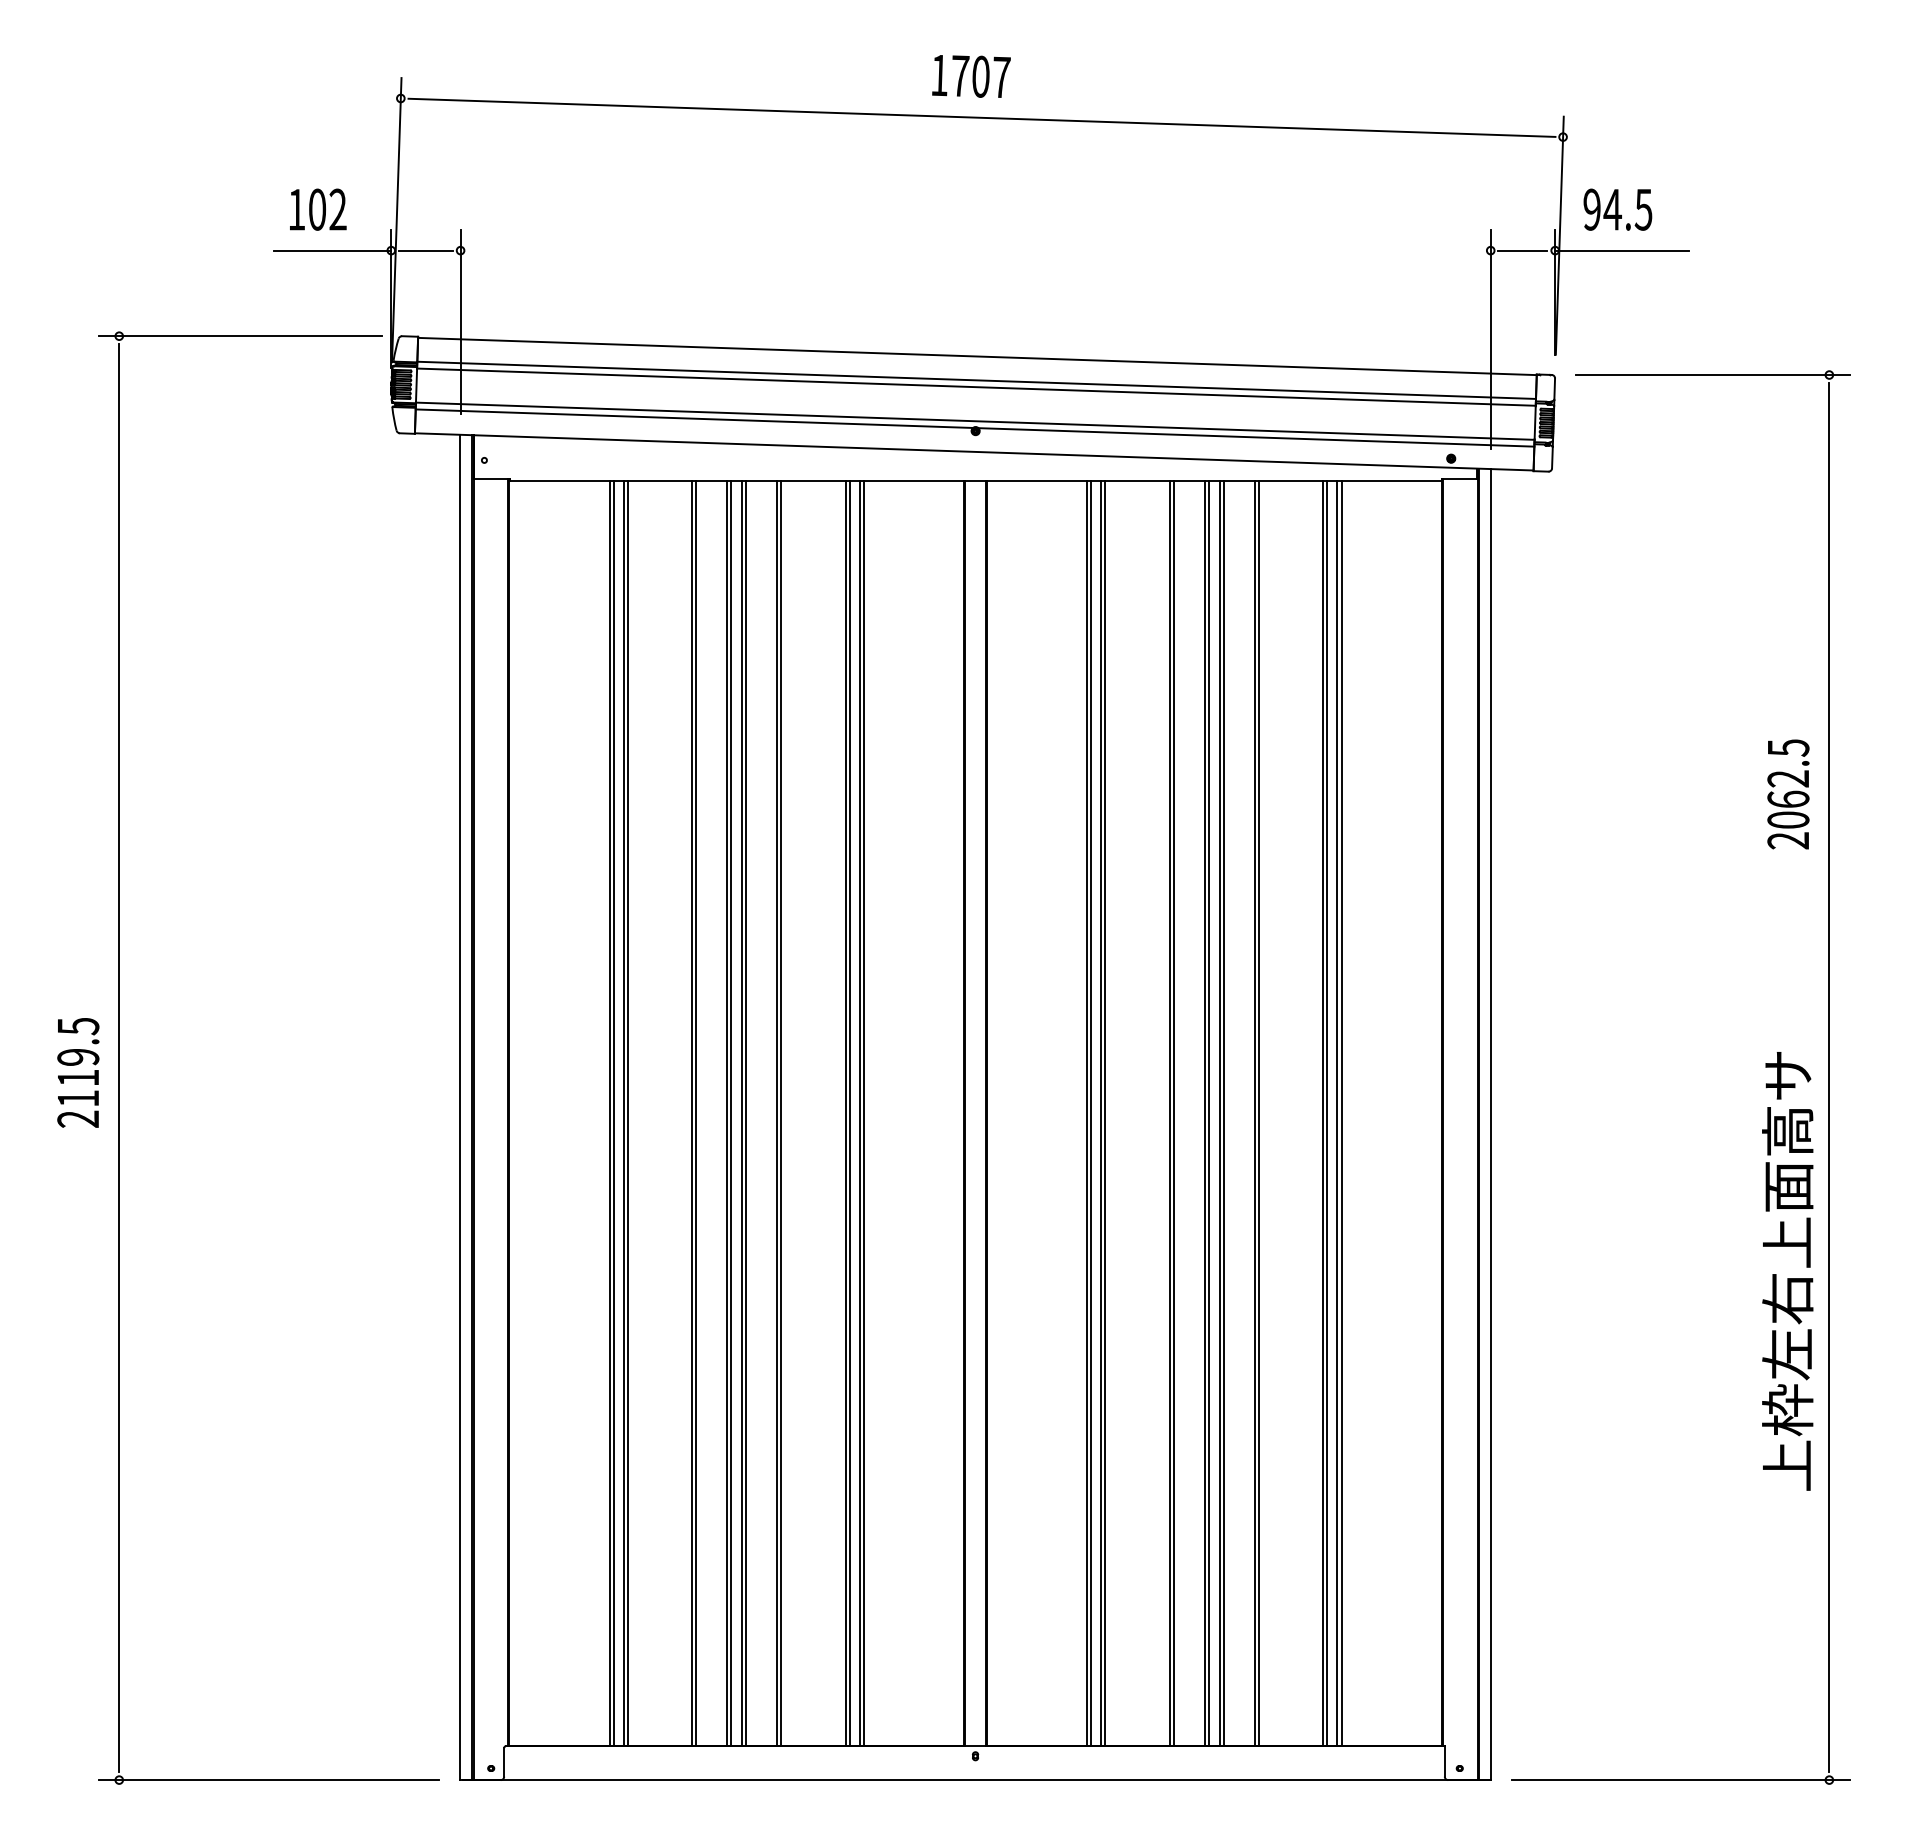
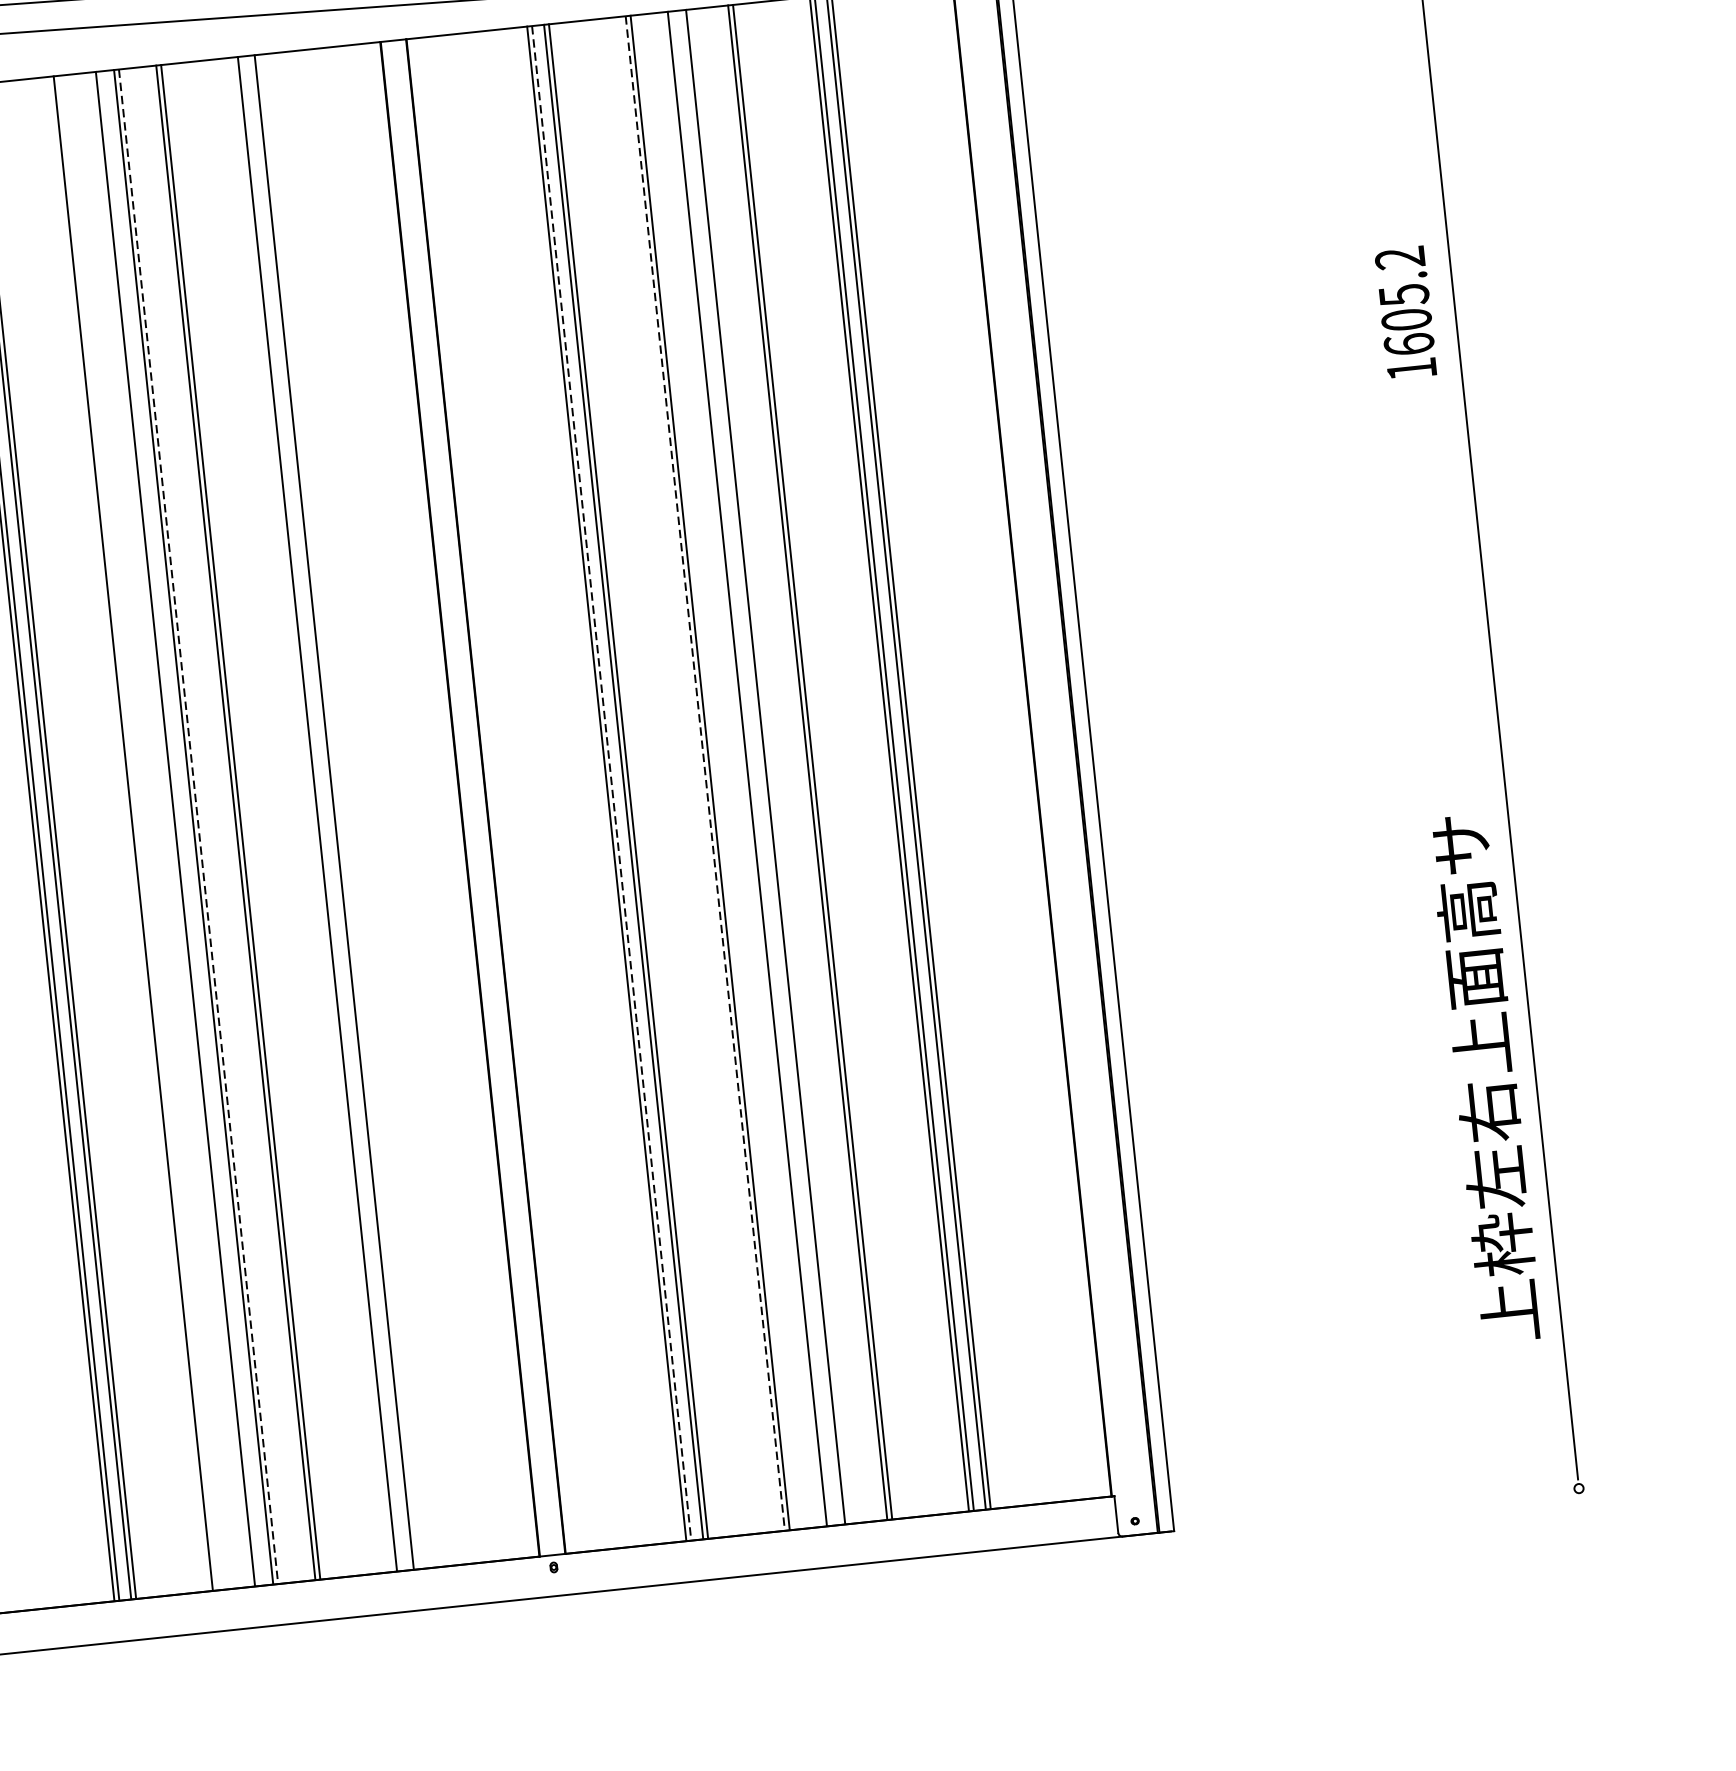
text: (1788, 794) -> (1406, 313), 2062.5 -> 1605.2
line: (695, 1112) -> (137, 832), removed
line: (731, 1112) -> (180, 827), removed
line: (849, 1112) -> (322, 812), removed
line: (863, 1112) -> (338, 810), removed
line: (1208, 1112) -> (751, 767), removed
line: (1224, 1112) -> (770, 765), removed
line: (746, 1113) -> (198, 826), solid -> dashed
line: (1091, 1113) -> (611, 783), solid -> dashed
line: (1169, 1113) -> (705, 773), solid -> dashed
text: (1787, 1271) -> (1485, 1078), moved
line: (1680, 1780) -> (1400, 1507), removed

